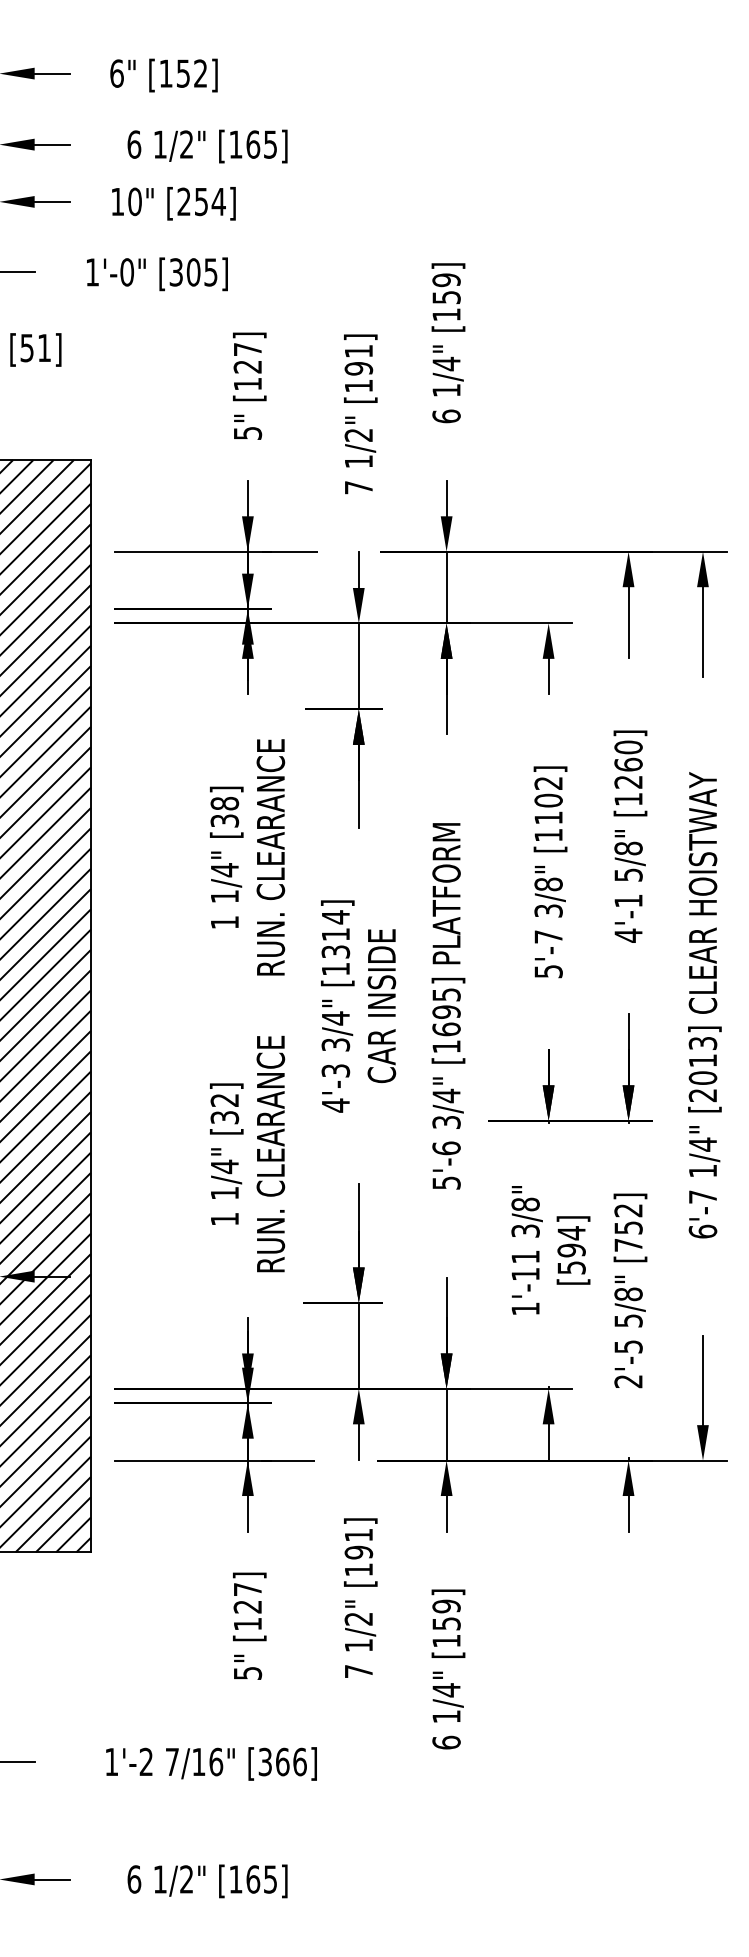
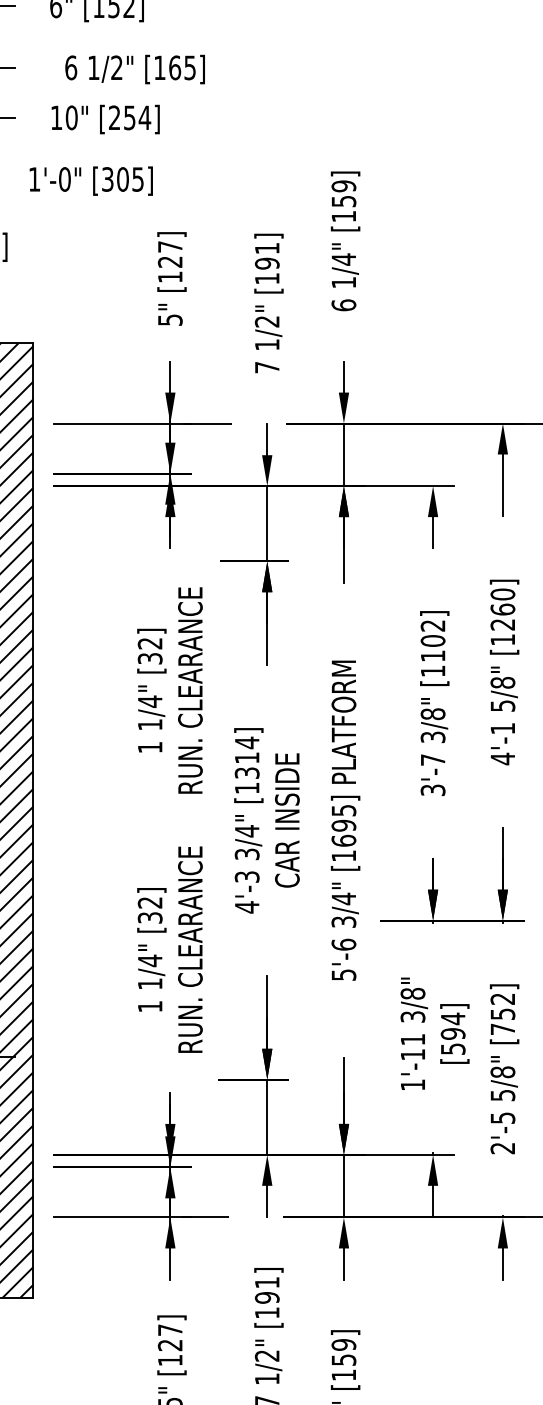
text: (224, 803) -> (149, 643), [38] -> [32]
text: (548, 971) -> (432, 790), 5'-7 -> 3'-7

